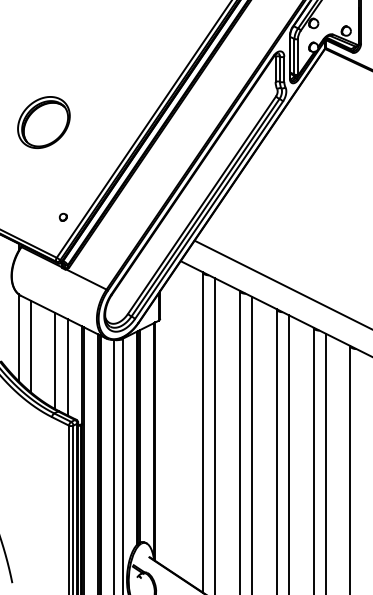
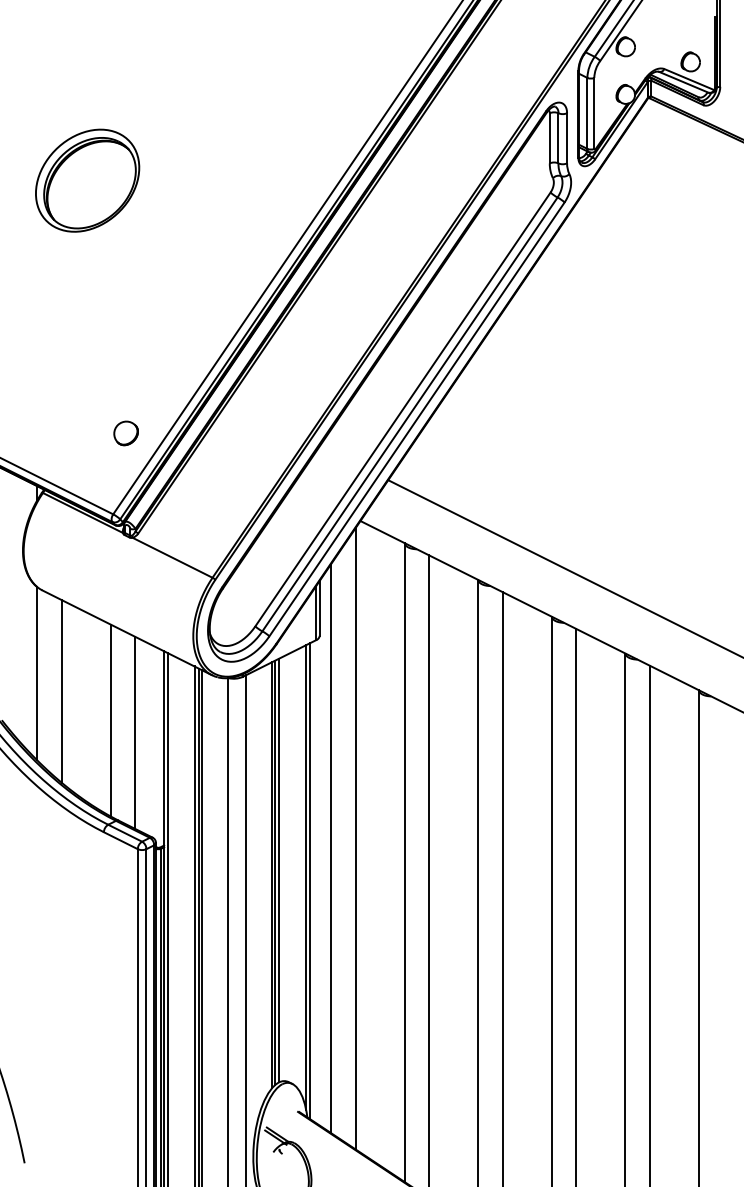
part: (43, 122) -> (86, 180), moved
part: (63, 217) -> (126, 433), size x1.67
line: (178, 420) -> (356, 838), added
line: (166, 425) -> (332, 848), added

